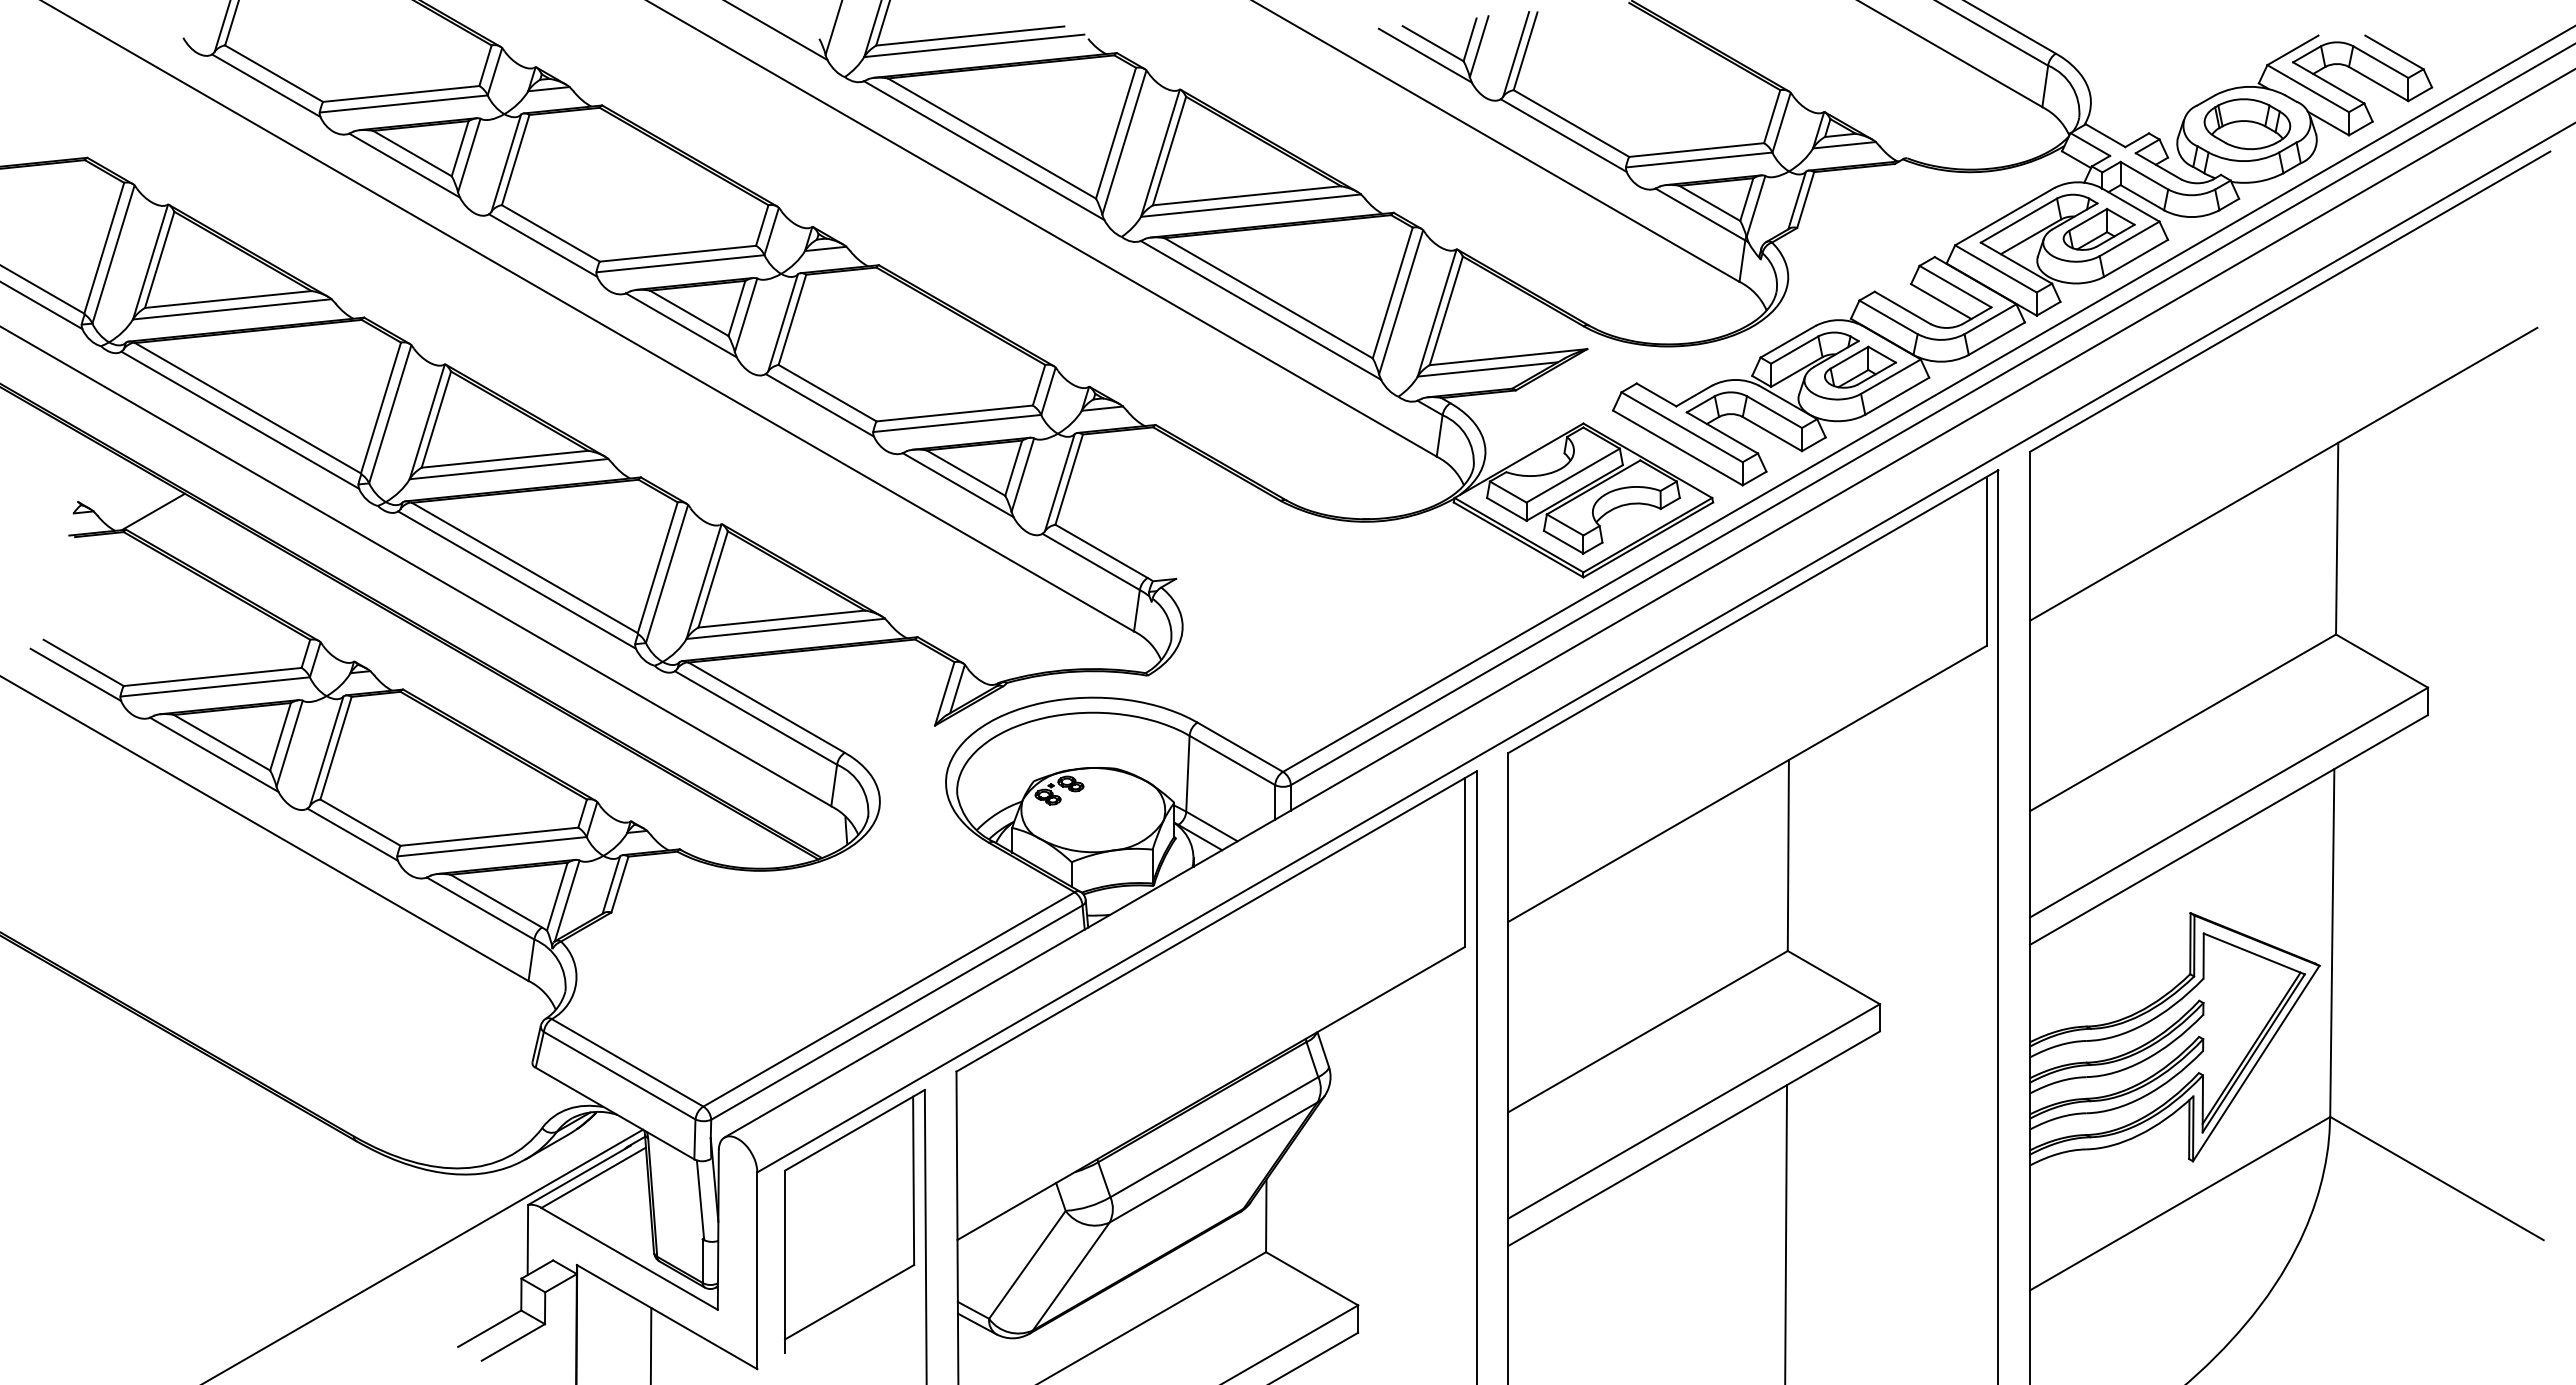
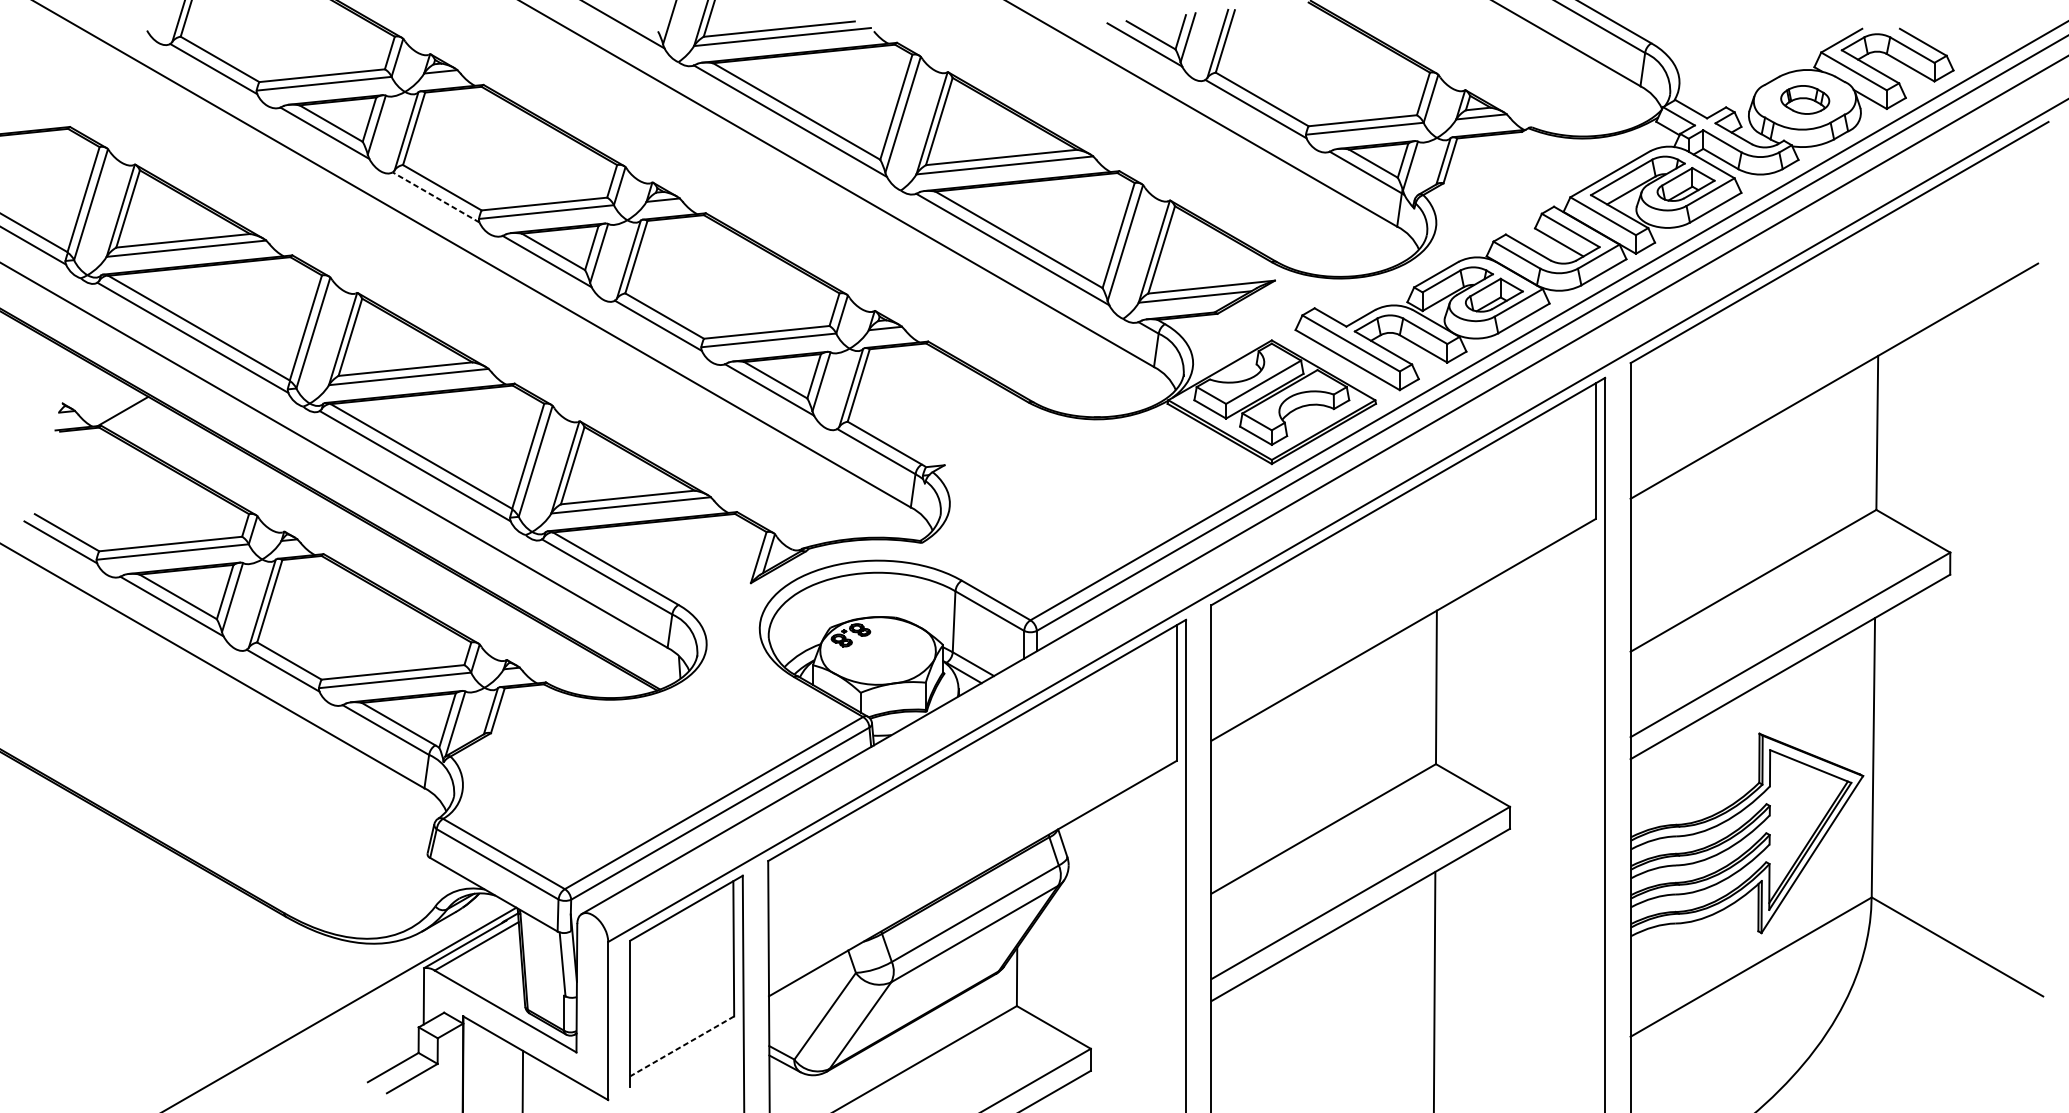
part: (2247, 123) -> (1805, 99), size x0.7
line: (542, 245) -> (435, 197), solid -> dashed
line: (849, 1302) -> (682, 1046), solid -> dashed

